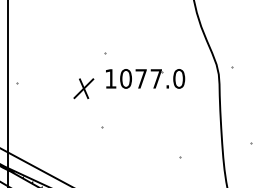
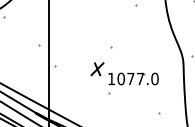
part: (145, 78) -> (133, 78), moved

